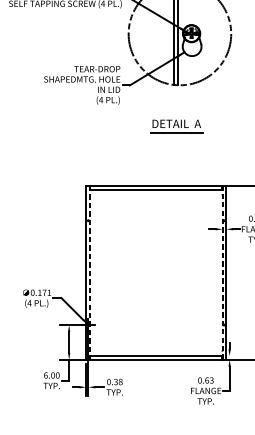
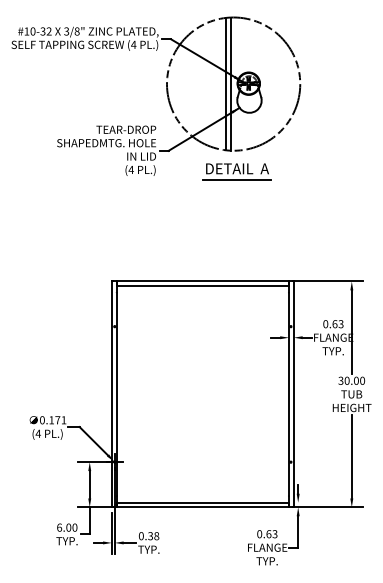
part: (175, 125) -> (236, 171), moved
line: (89, 272) -> (116, 394), dashed -> solid
line: (222, 272) -> (289, 394), dashed -> solid

